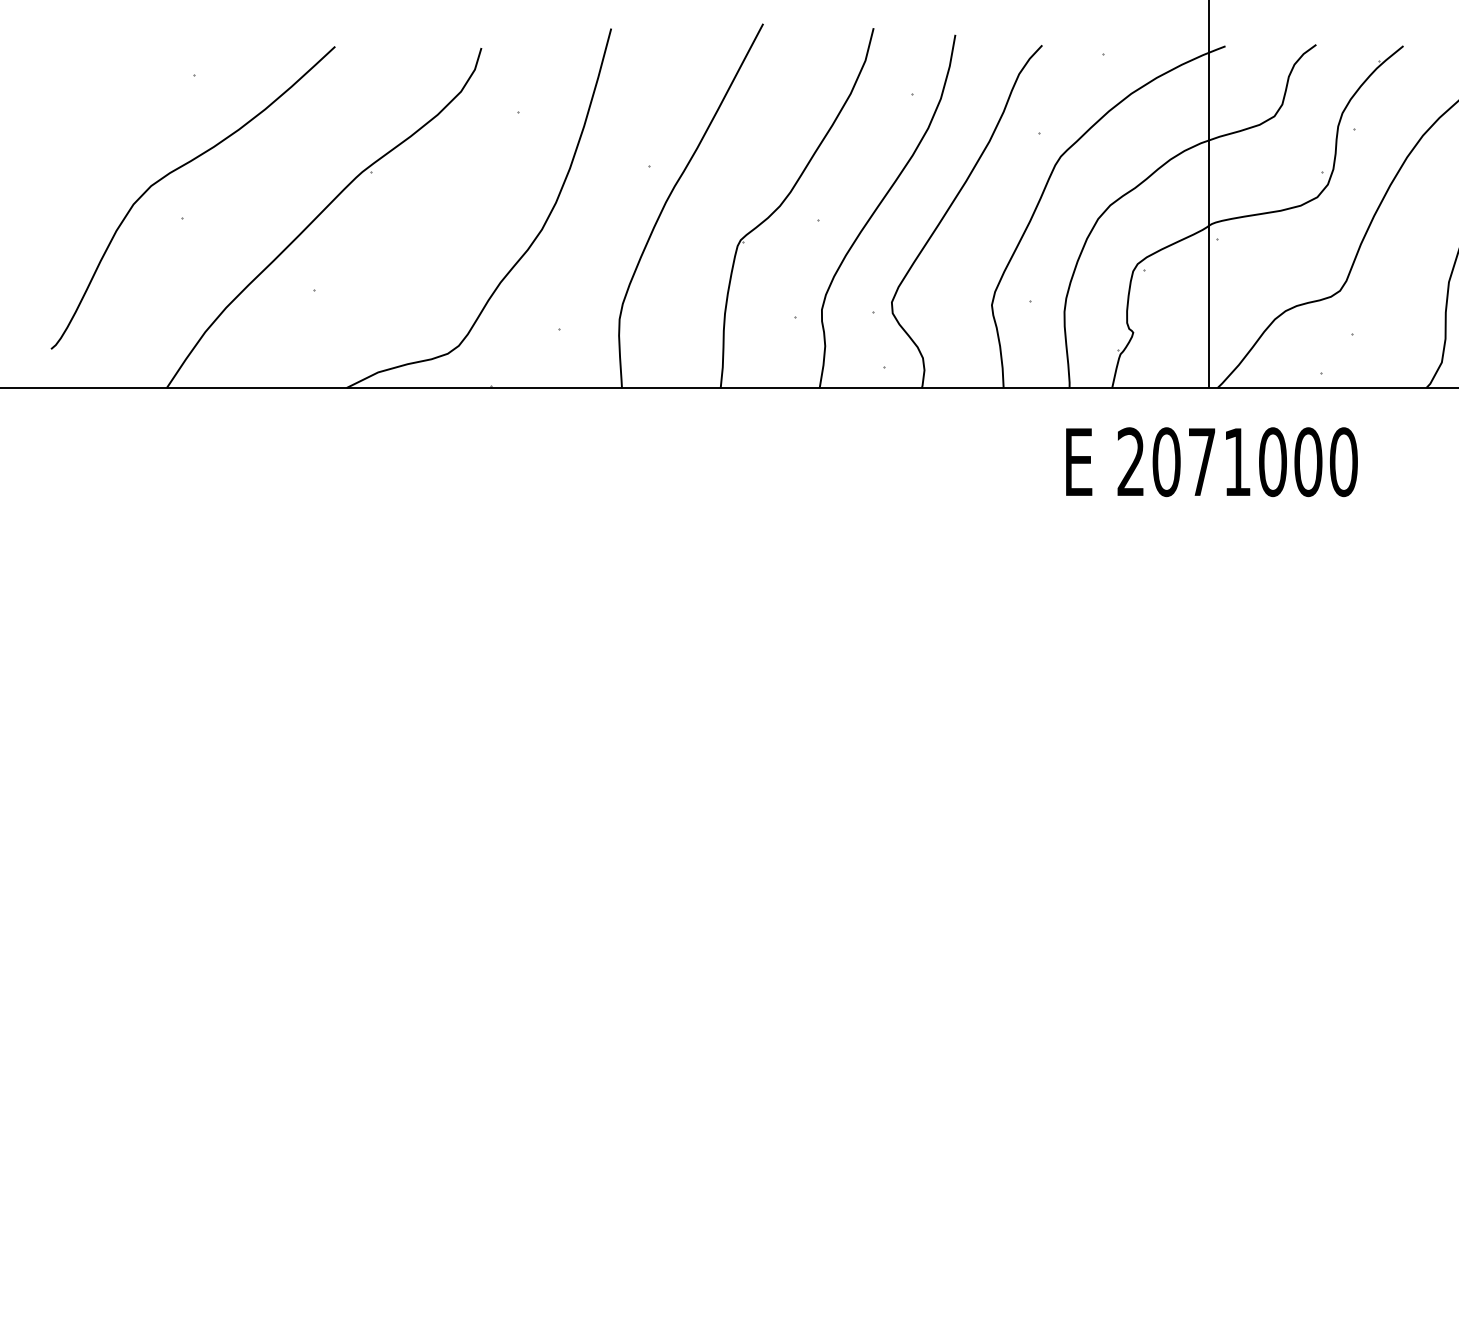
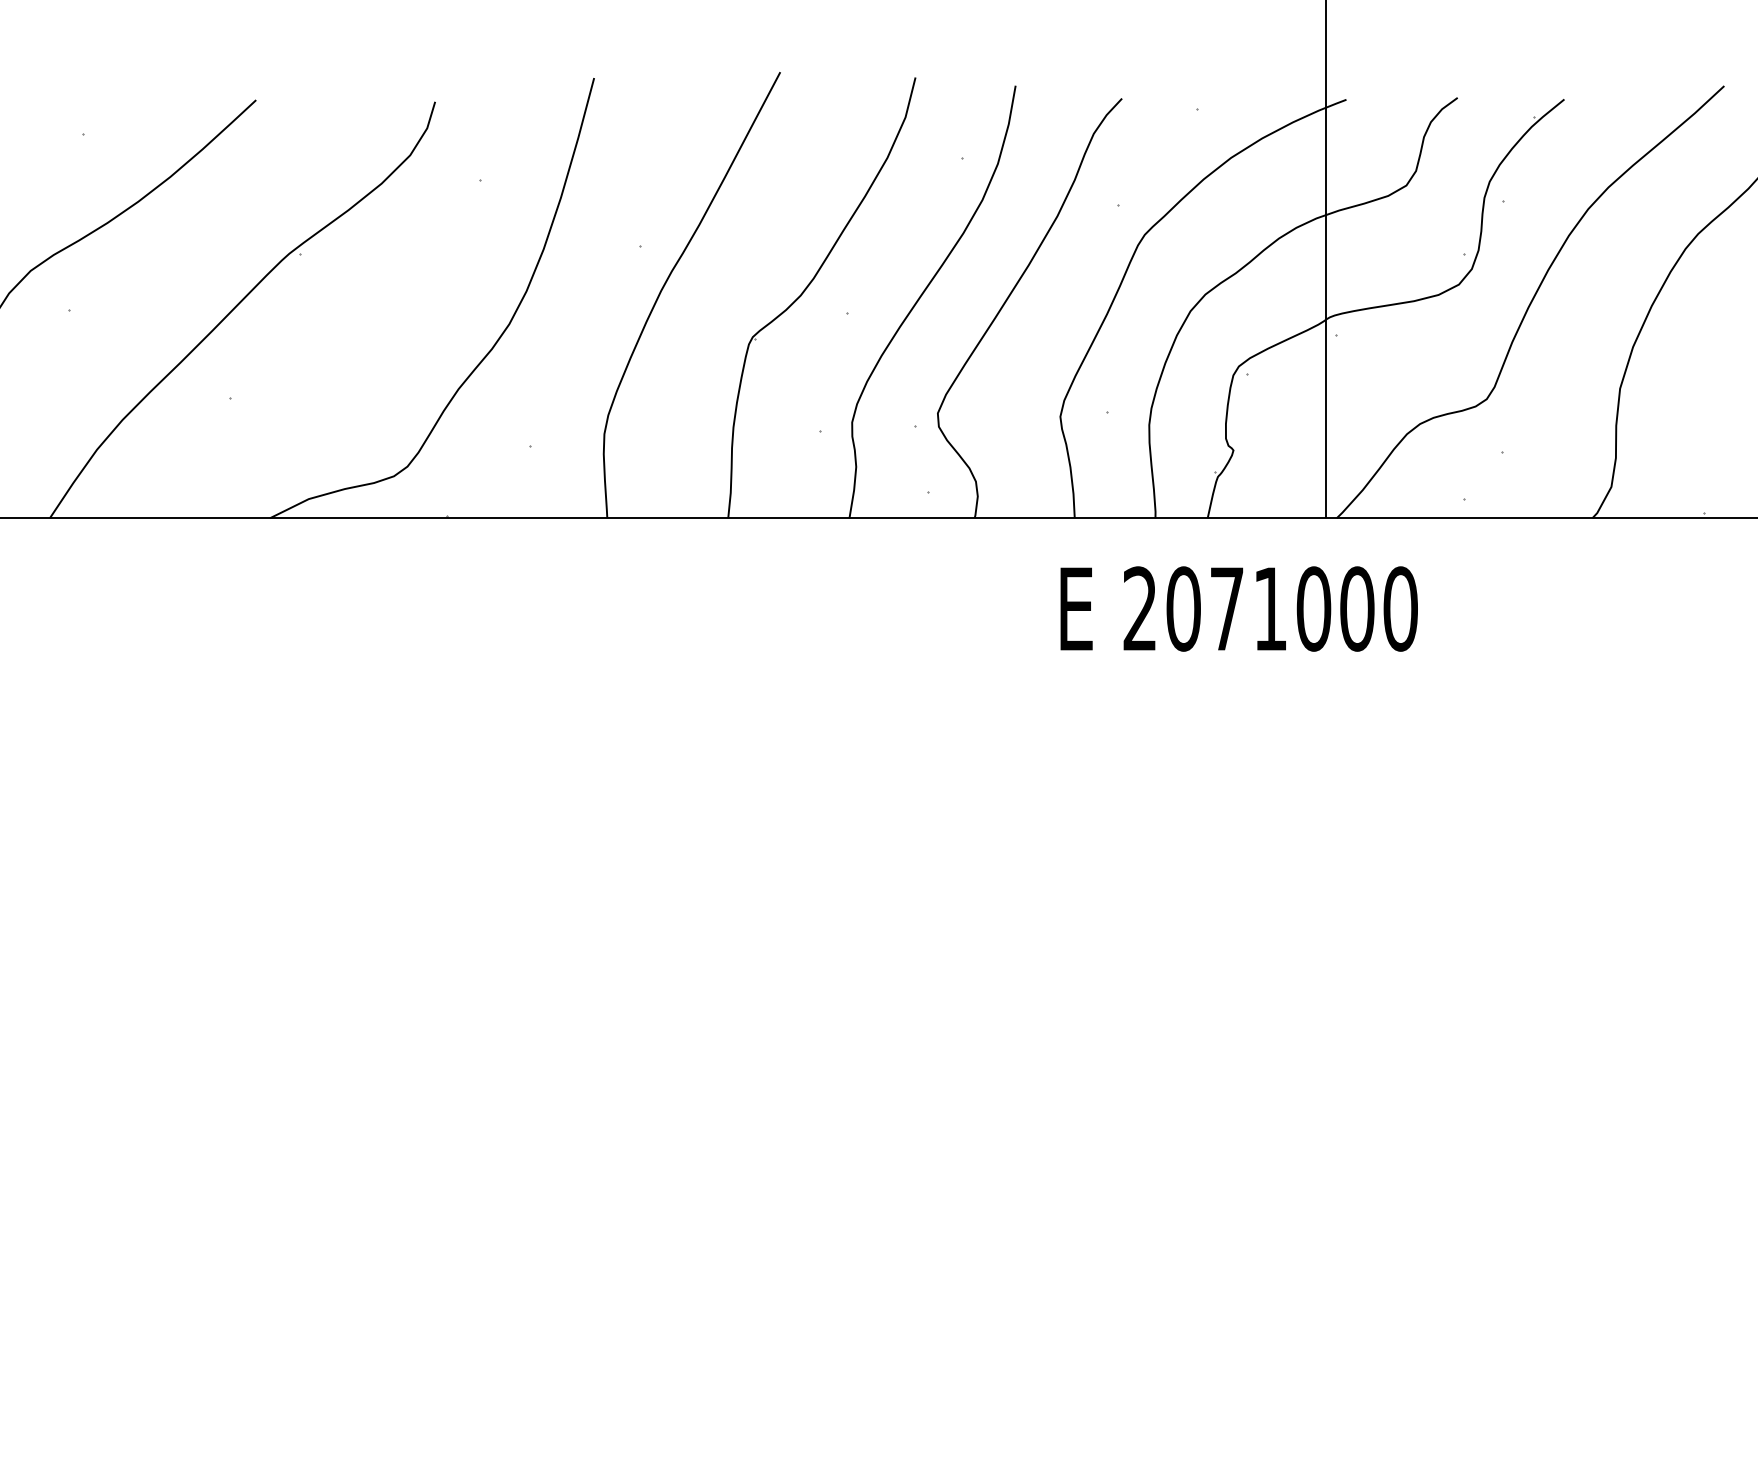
text: (1211, 462) -> (1238, 609), moved

